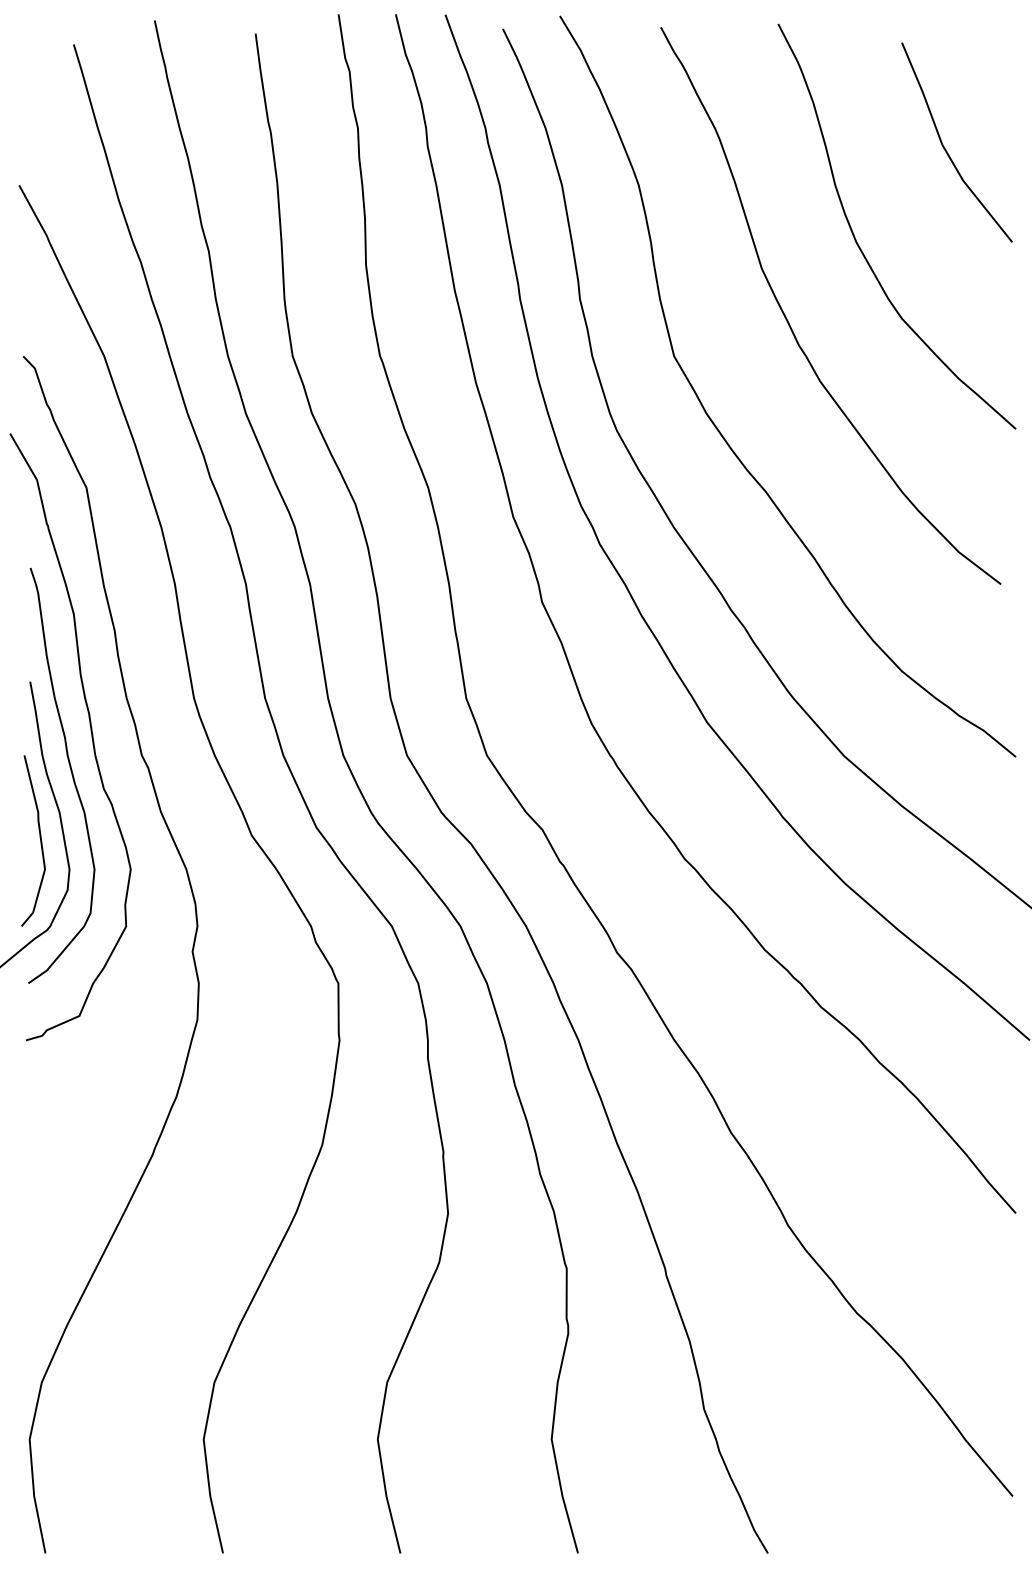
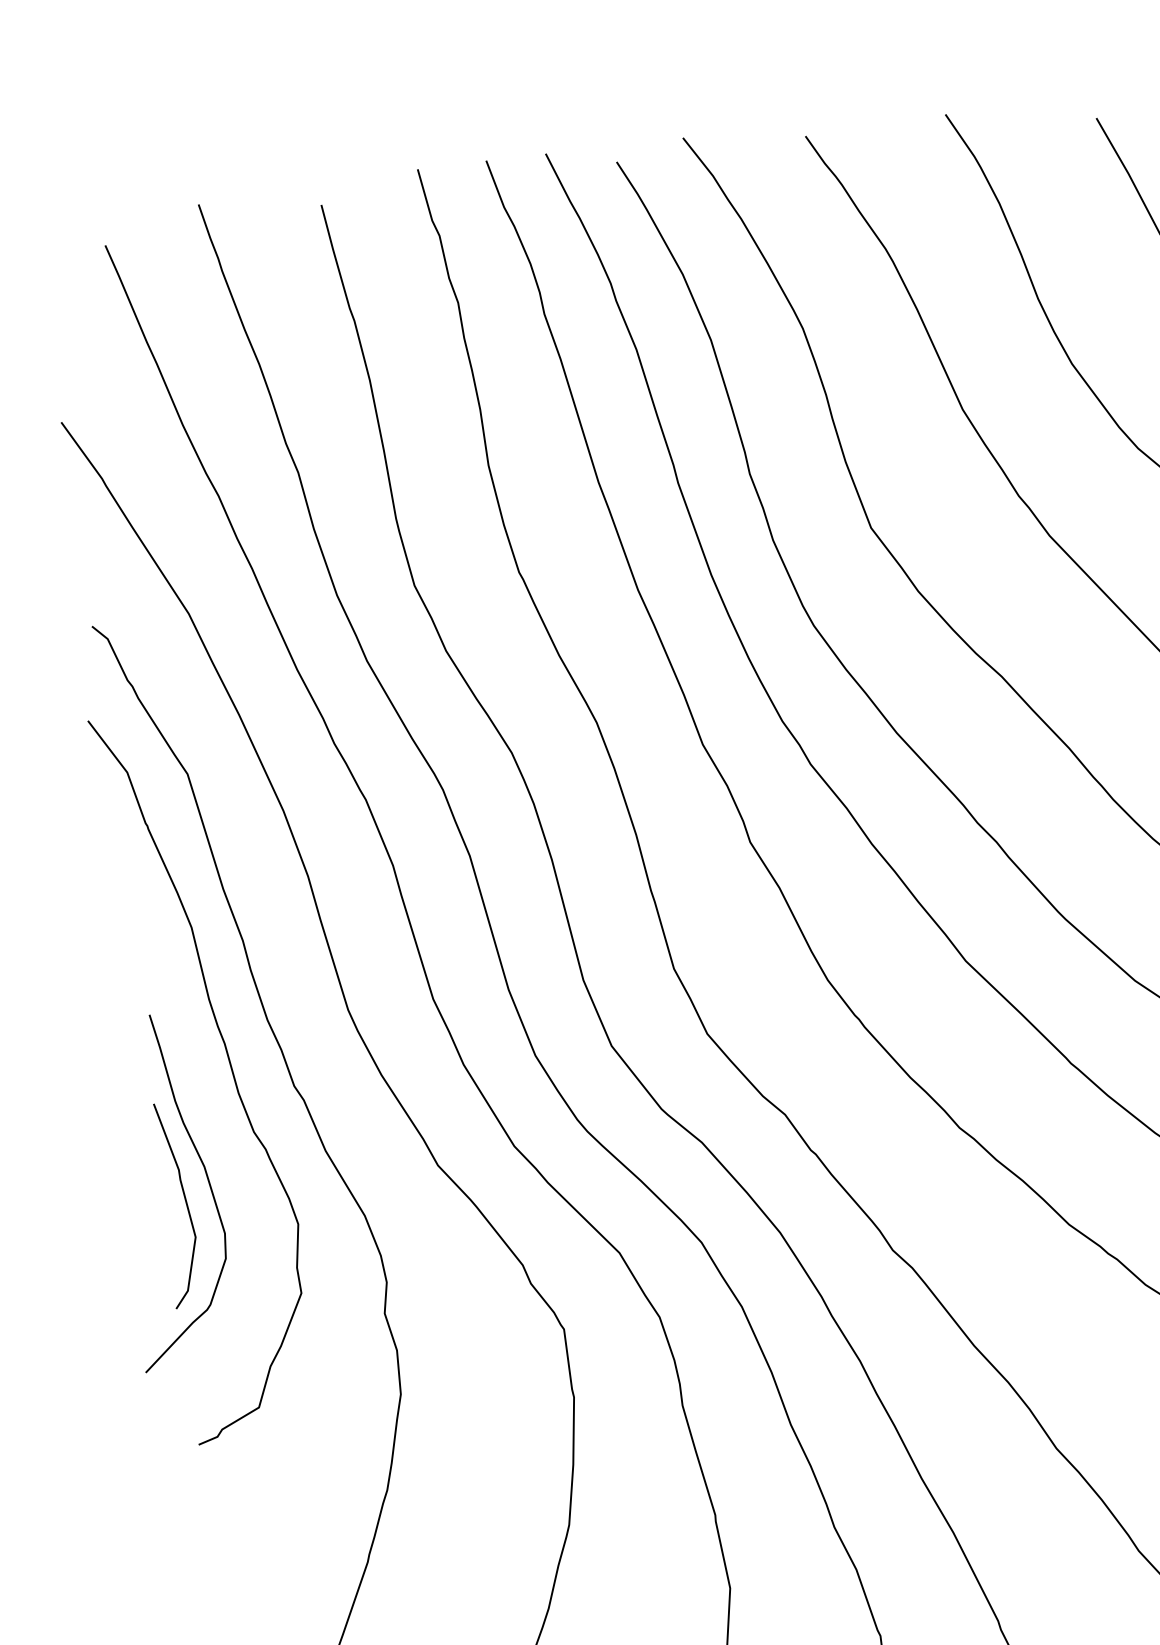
curve: (70, 771) -> (211, 1116), removed

